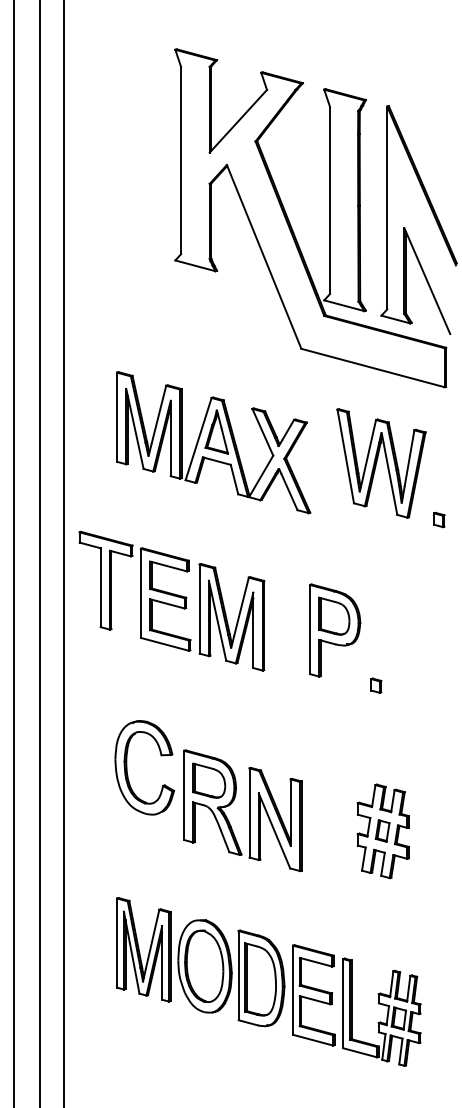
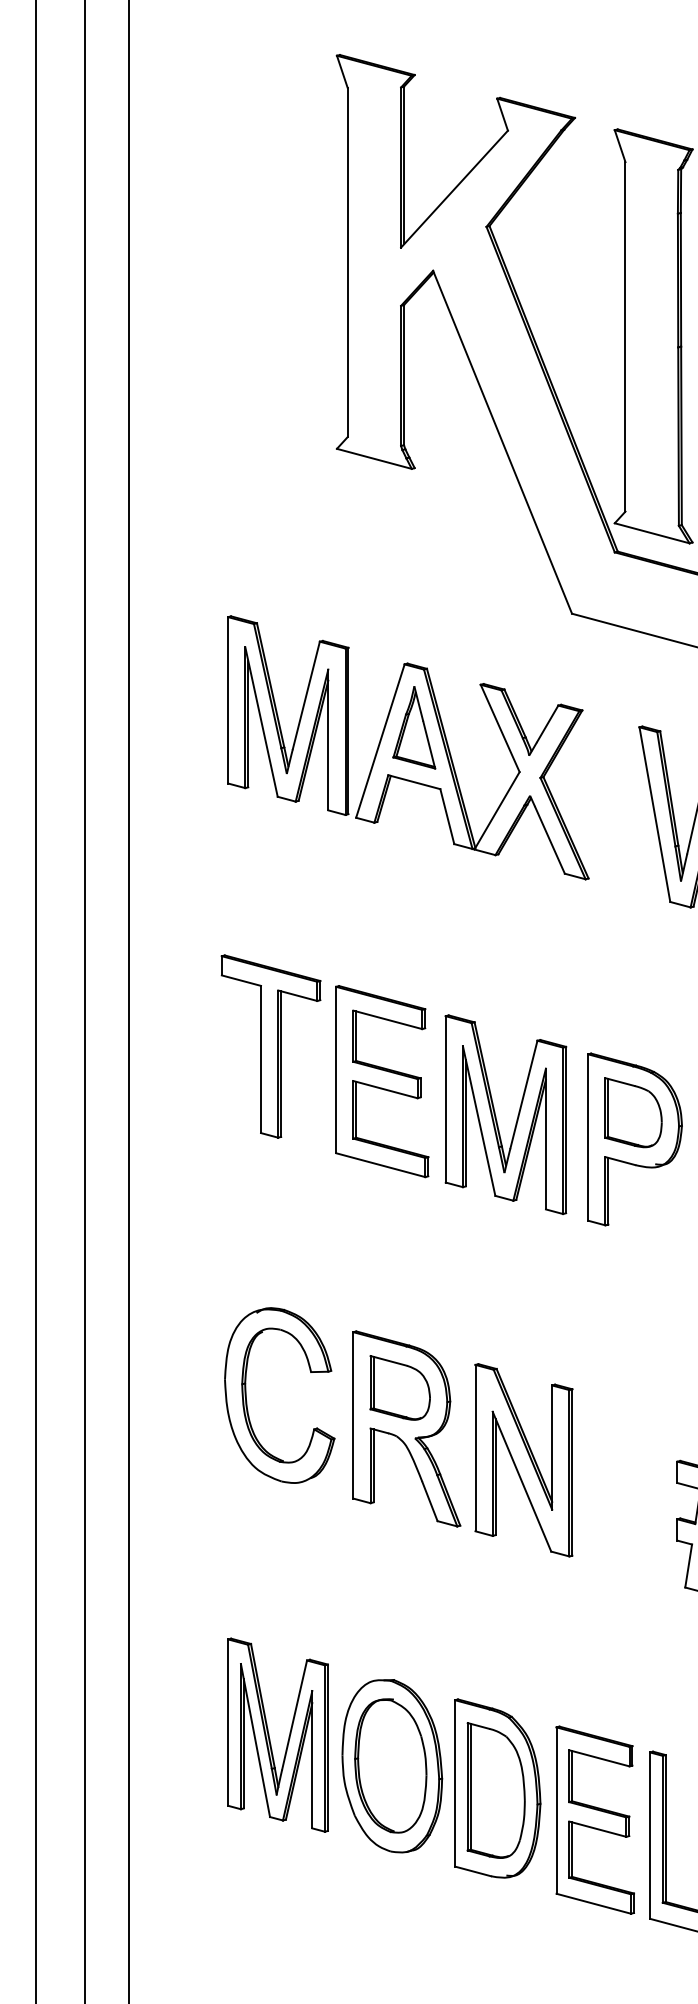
part: (213, 442) -> (408, 747), moved
part: (171, 600) -> (393, 1083), moved
part: (249, 810) -> (475, 1443), moved

